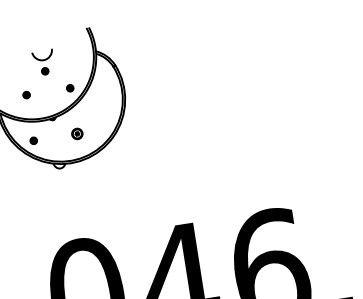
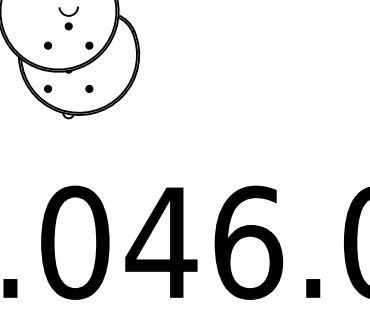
part: (77, 133) -> (89, 88), size x0.62

